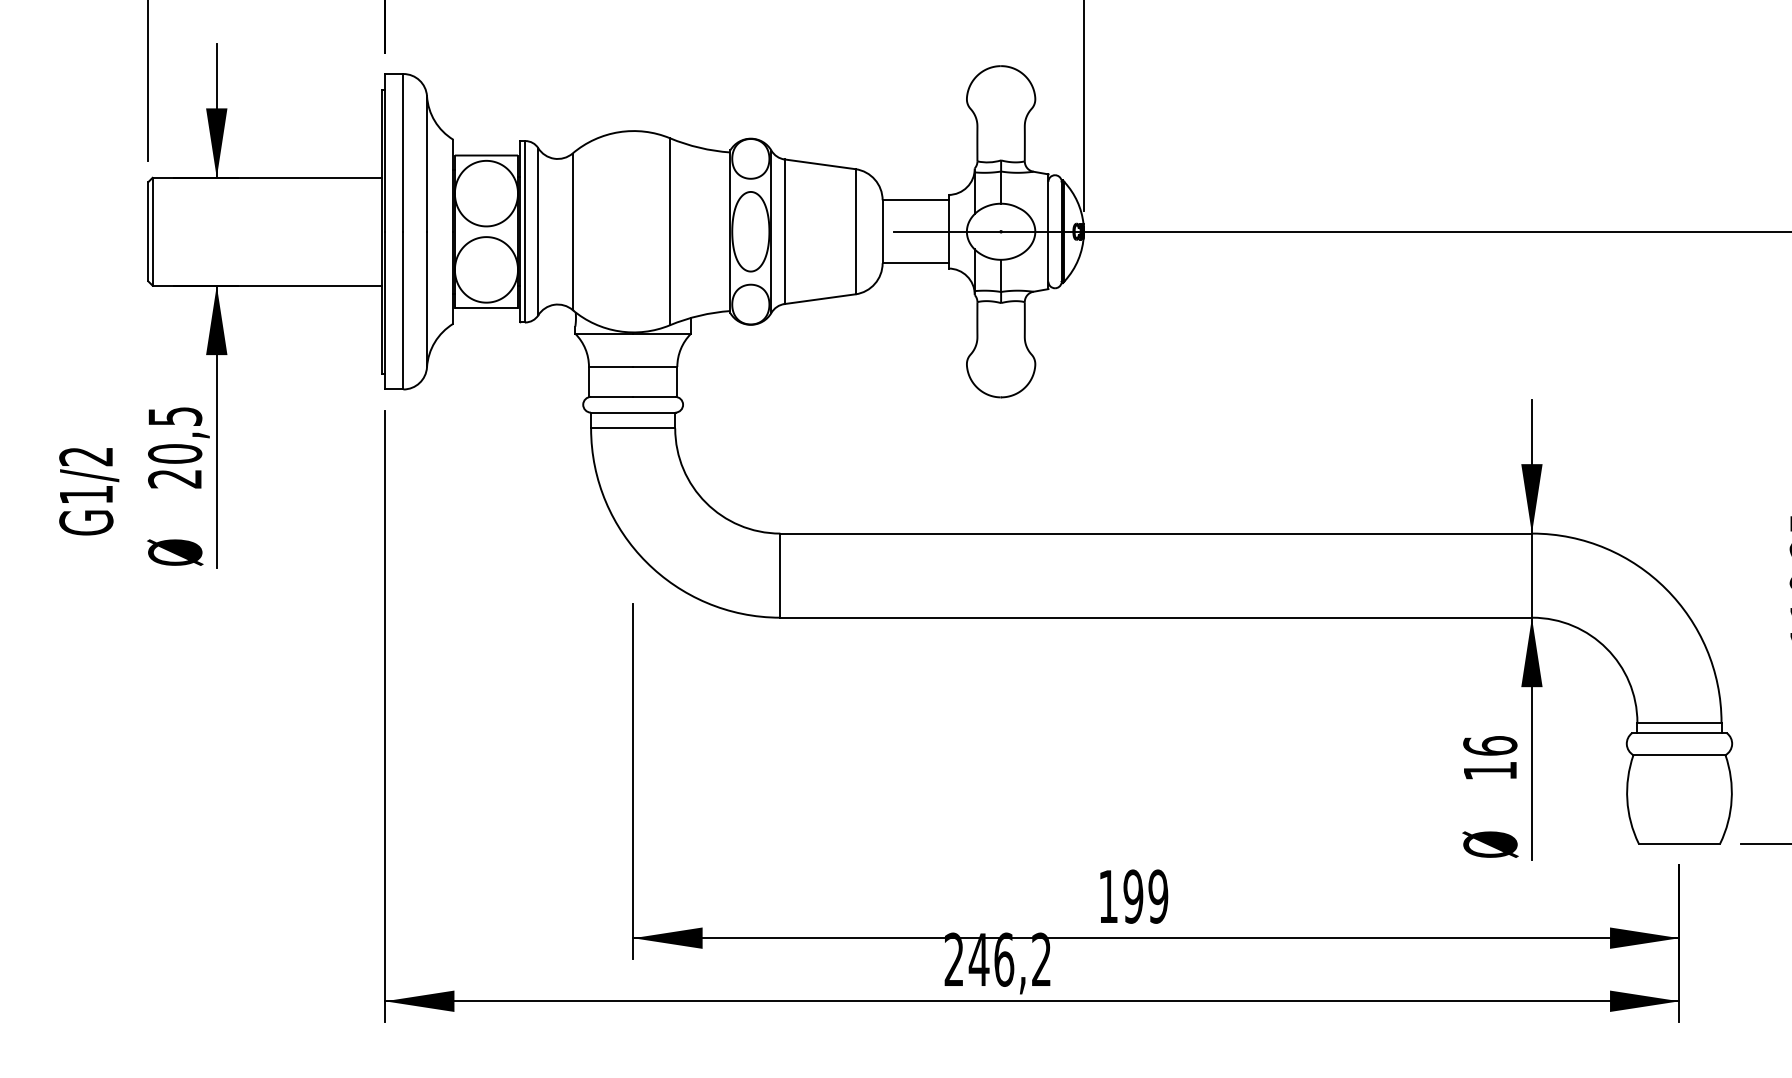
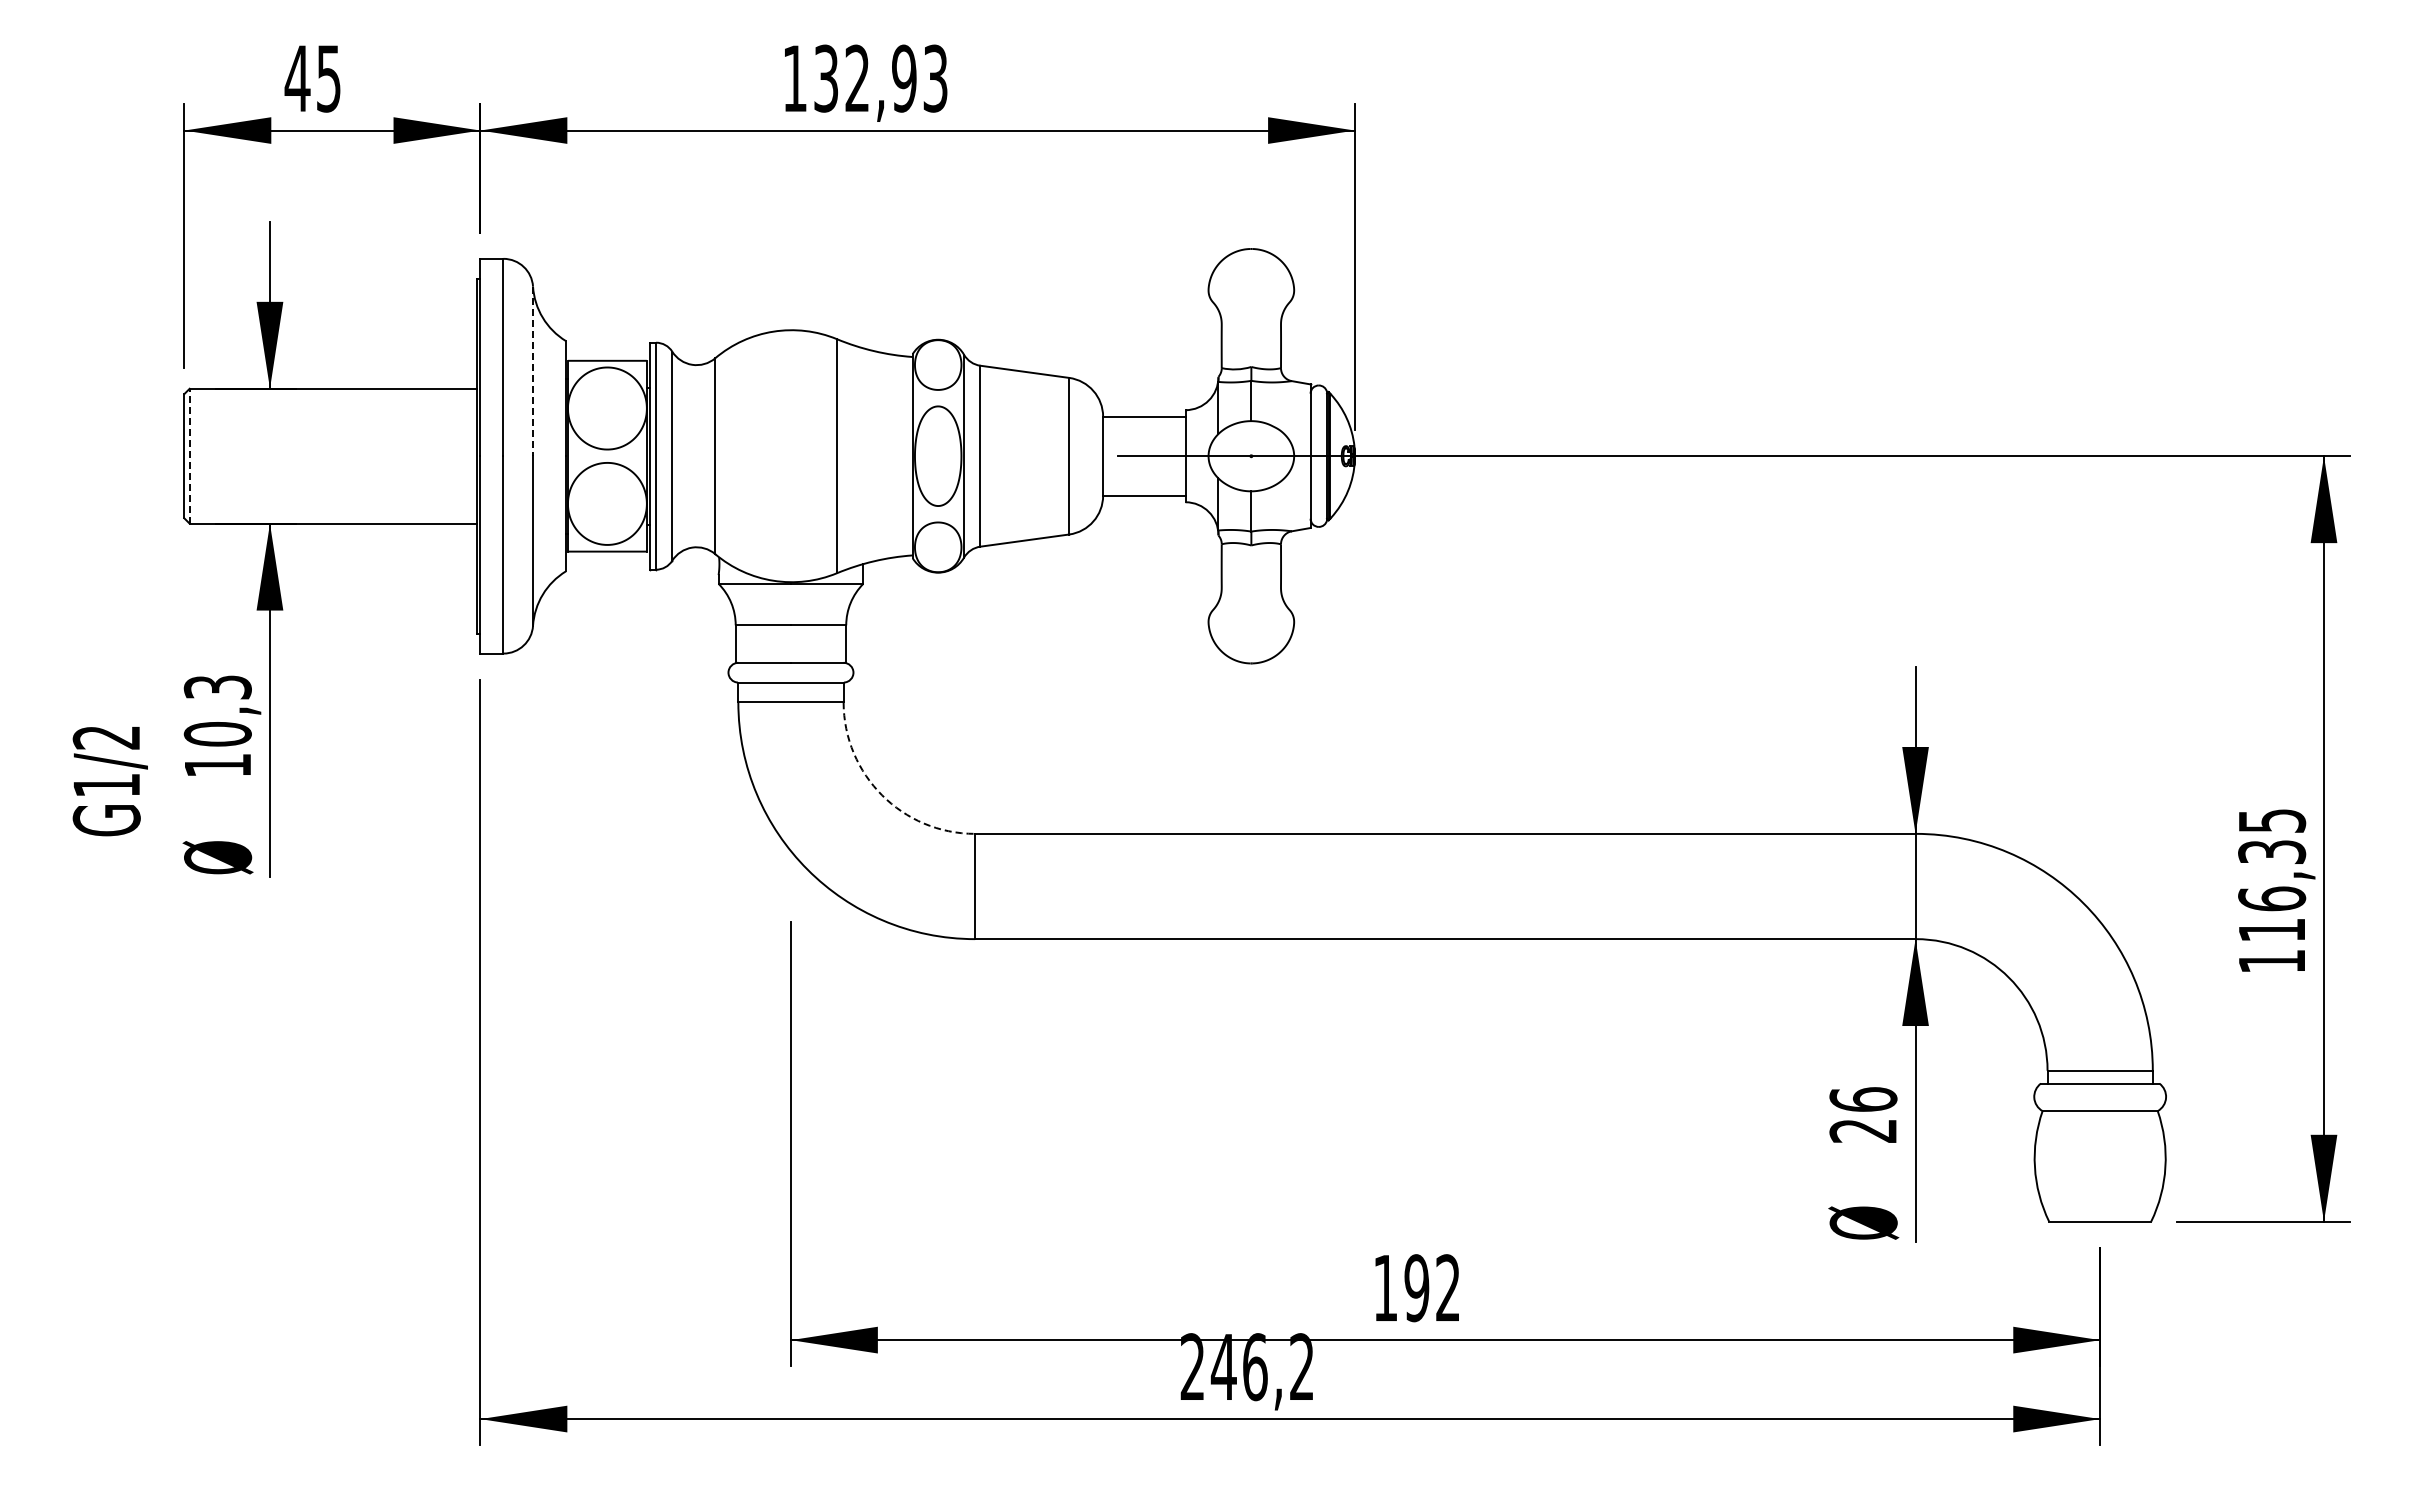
line: (427, 164) -> (533, 371), solid -> dashed
line: (152, 231) -> (189, 455), solid -> dashed
text: (174, 447) -> (217, 726), 20,5 -> 10,3
arc: (706, 502) -> (882, 795), solid -> dashed
text: (1489, 770) -> (1862, 1130), 16 -> 26
text: (1157, 896) -> (1447, 1288), 199 -> 192

